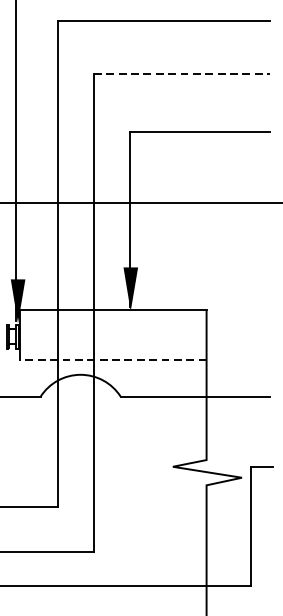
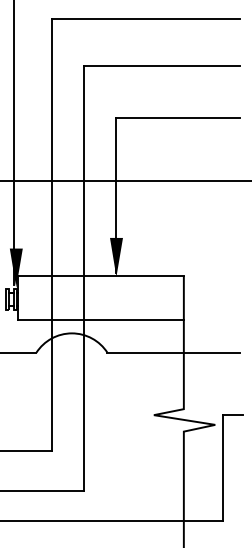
line: (182, 73) -> (162, 65), dashed -> solid
line: (112, 360) -> (100, 320), dashed -> solid

